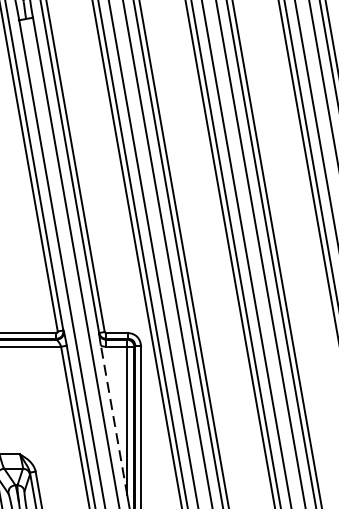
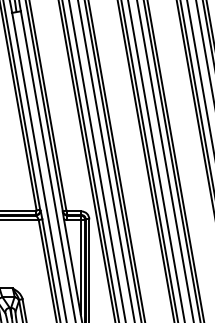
line: (114, 420) -> (72, 266), dashed -> solid

